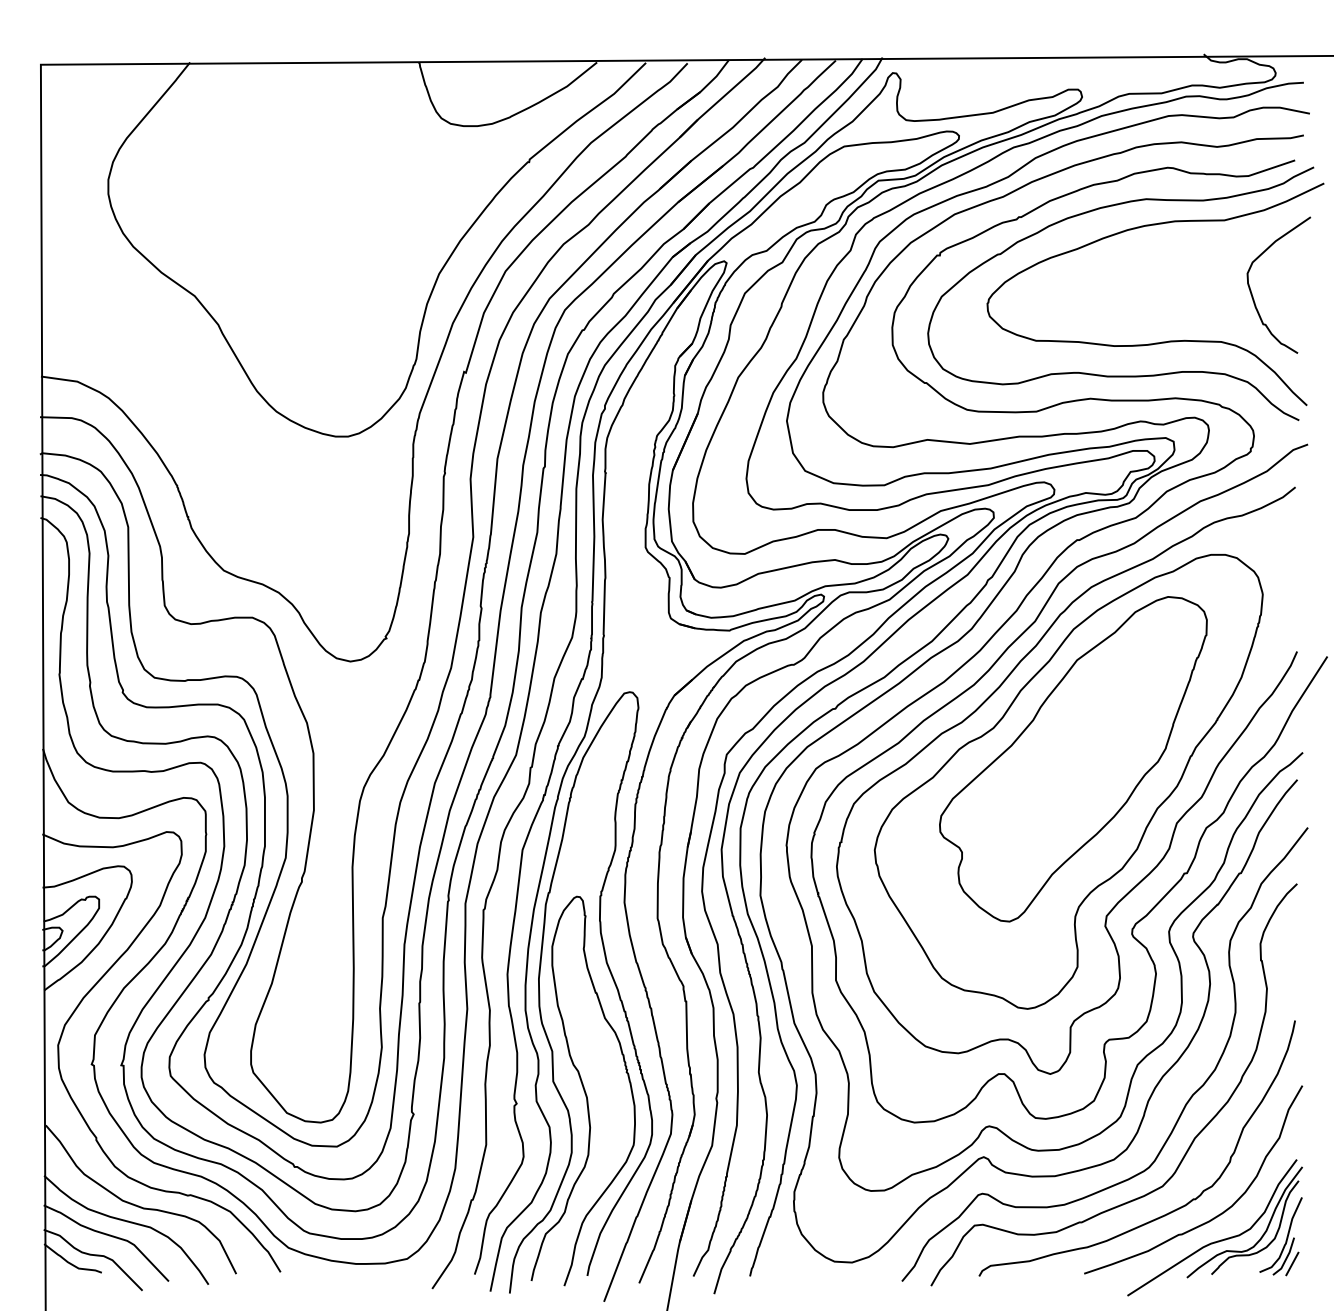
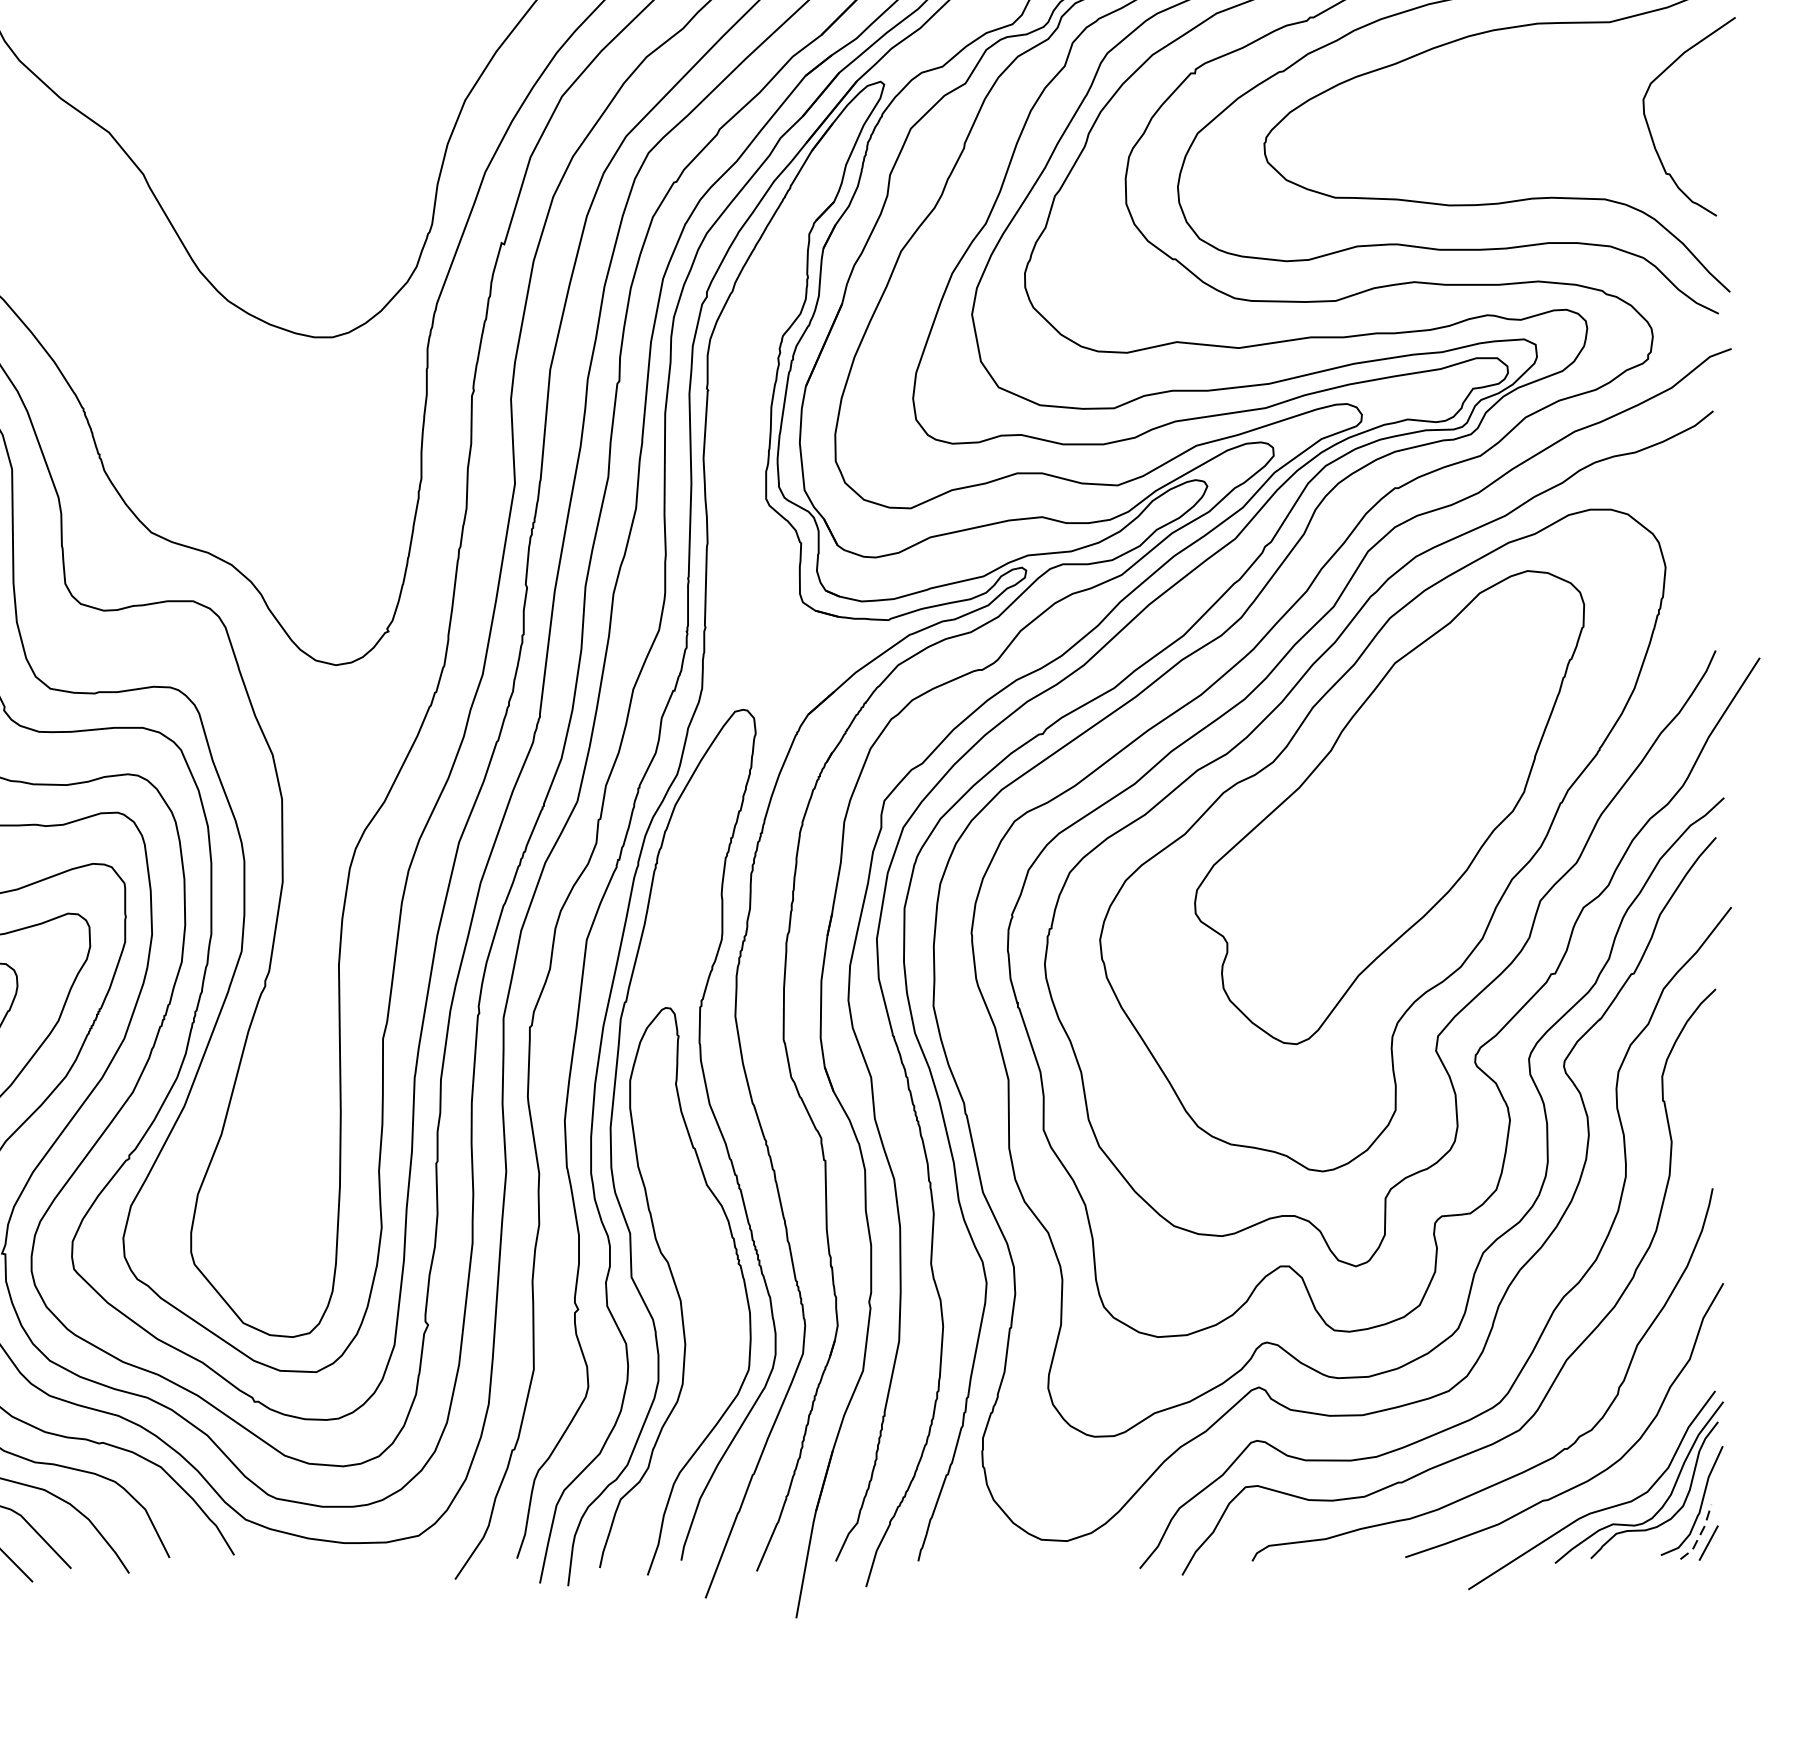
line: (1286, 1258) -> (1700, 1535), solid -> dashed

